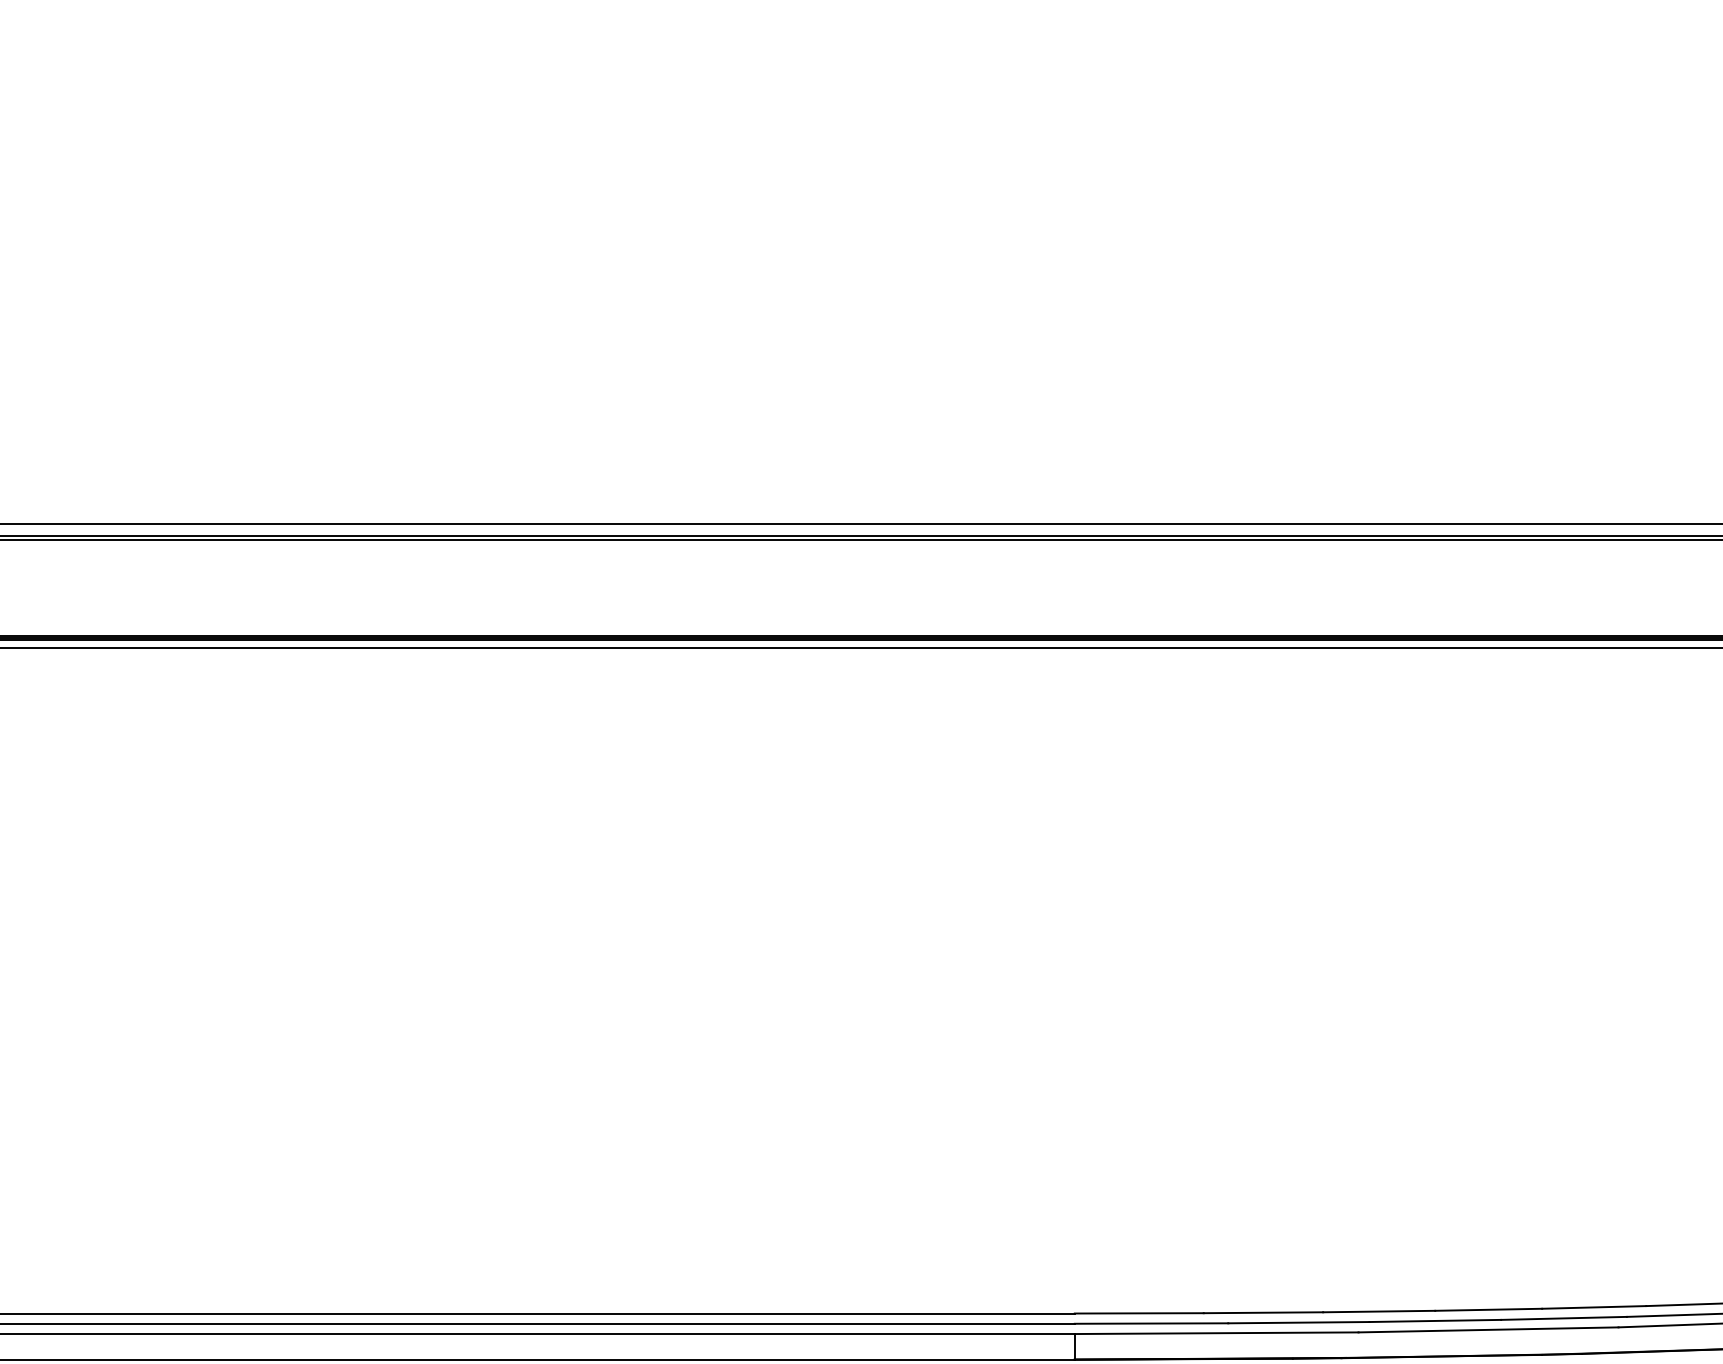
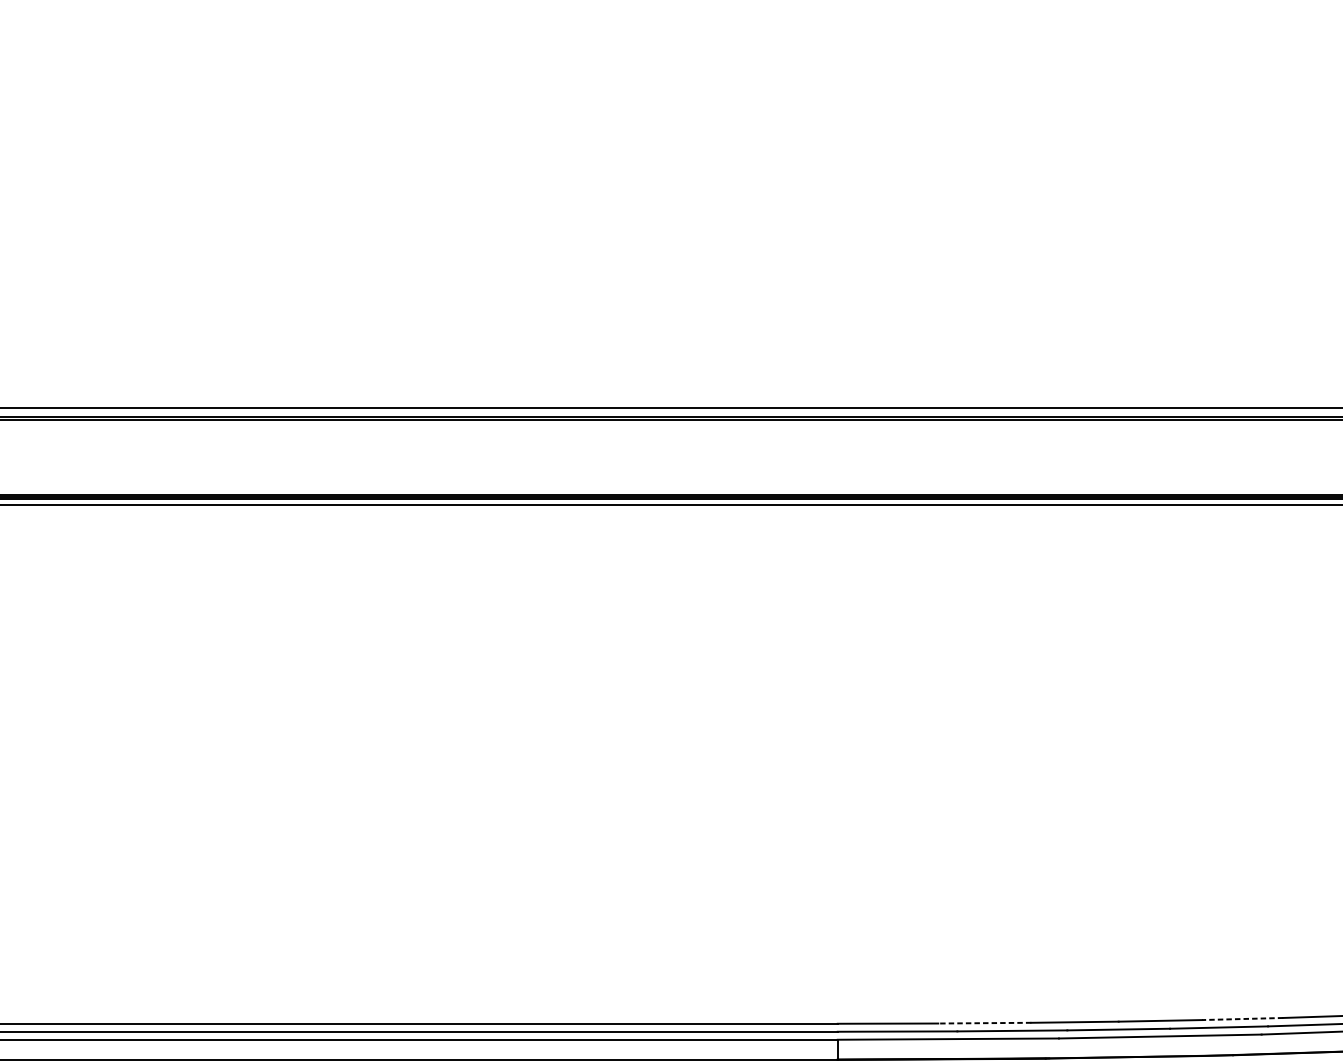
line: (1593, 1307) -> (1242, 1019), solid -> dashed
line: (1263, 1312) -> (984, 1022), solid -> dashed

